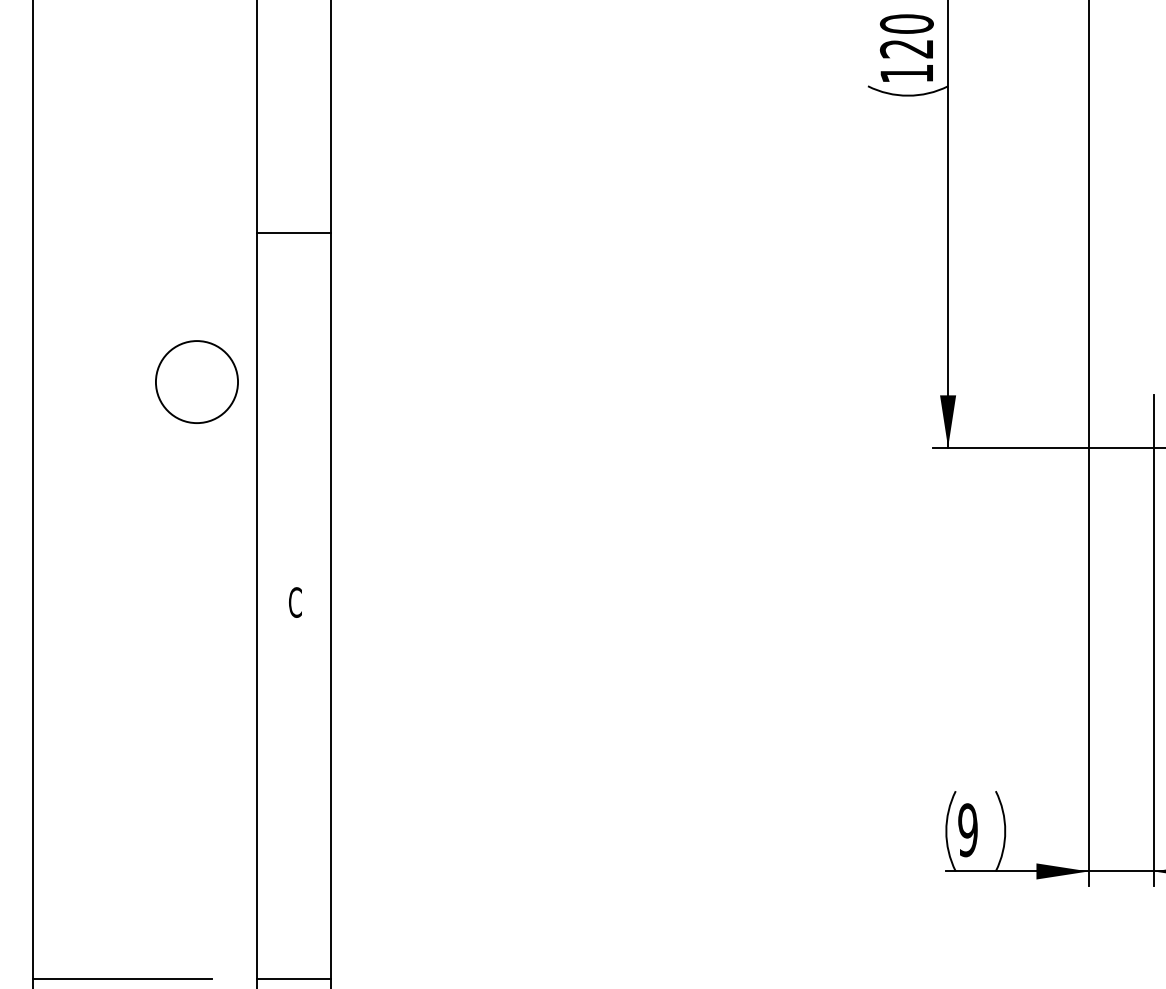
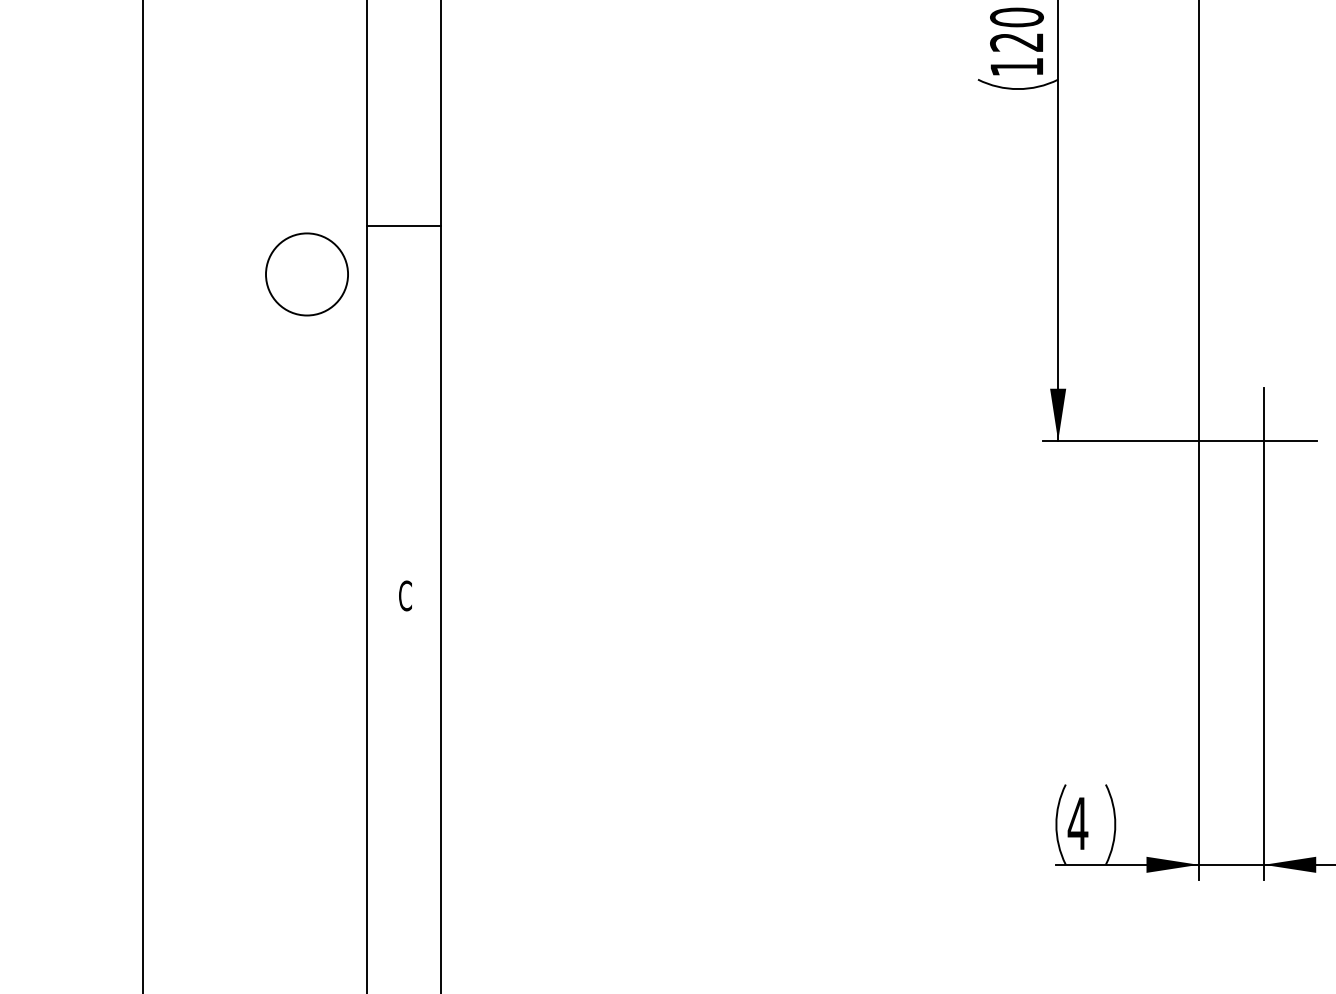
circle: (196, 382) -> (306, 274), moved
text: (967, 830) -> (1077, 823), 9 -> 4
line: (121, 979) -> (231, 972), removed
line: (293, 979) -> (403, 972), removed

